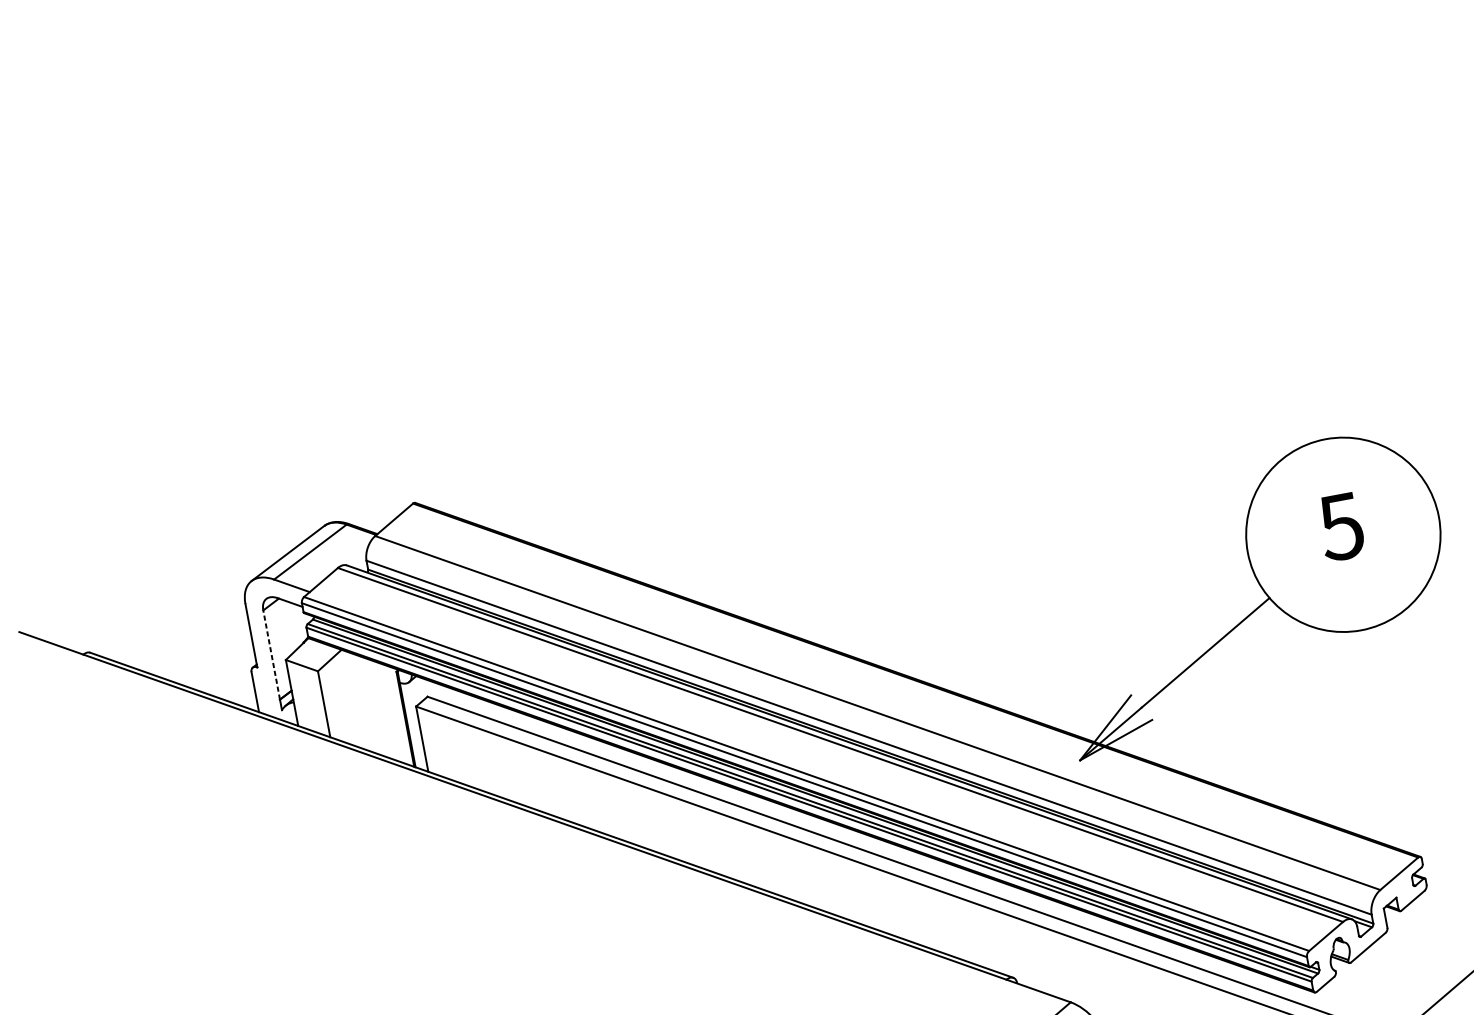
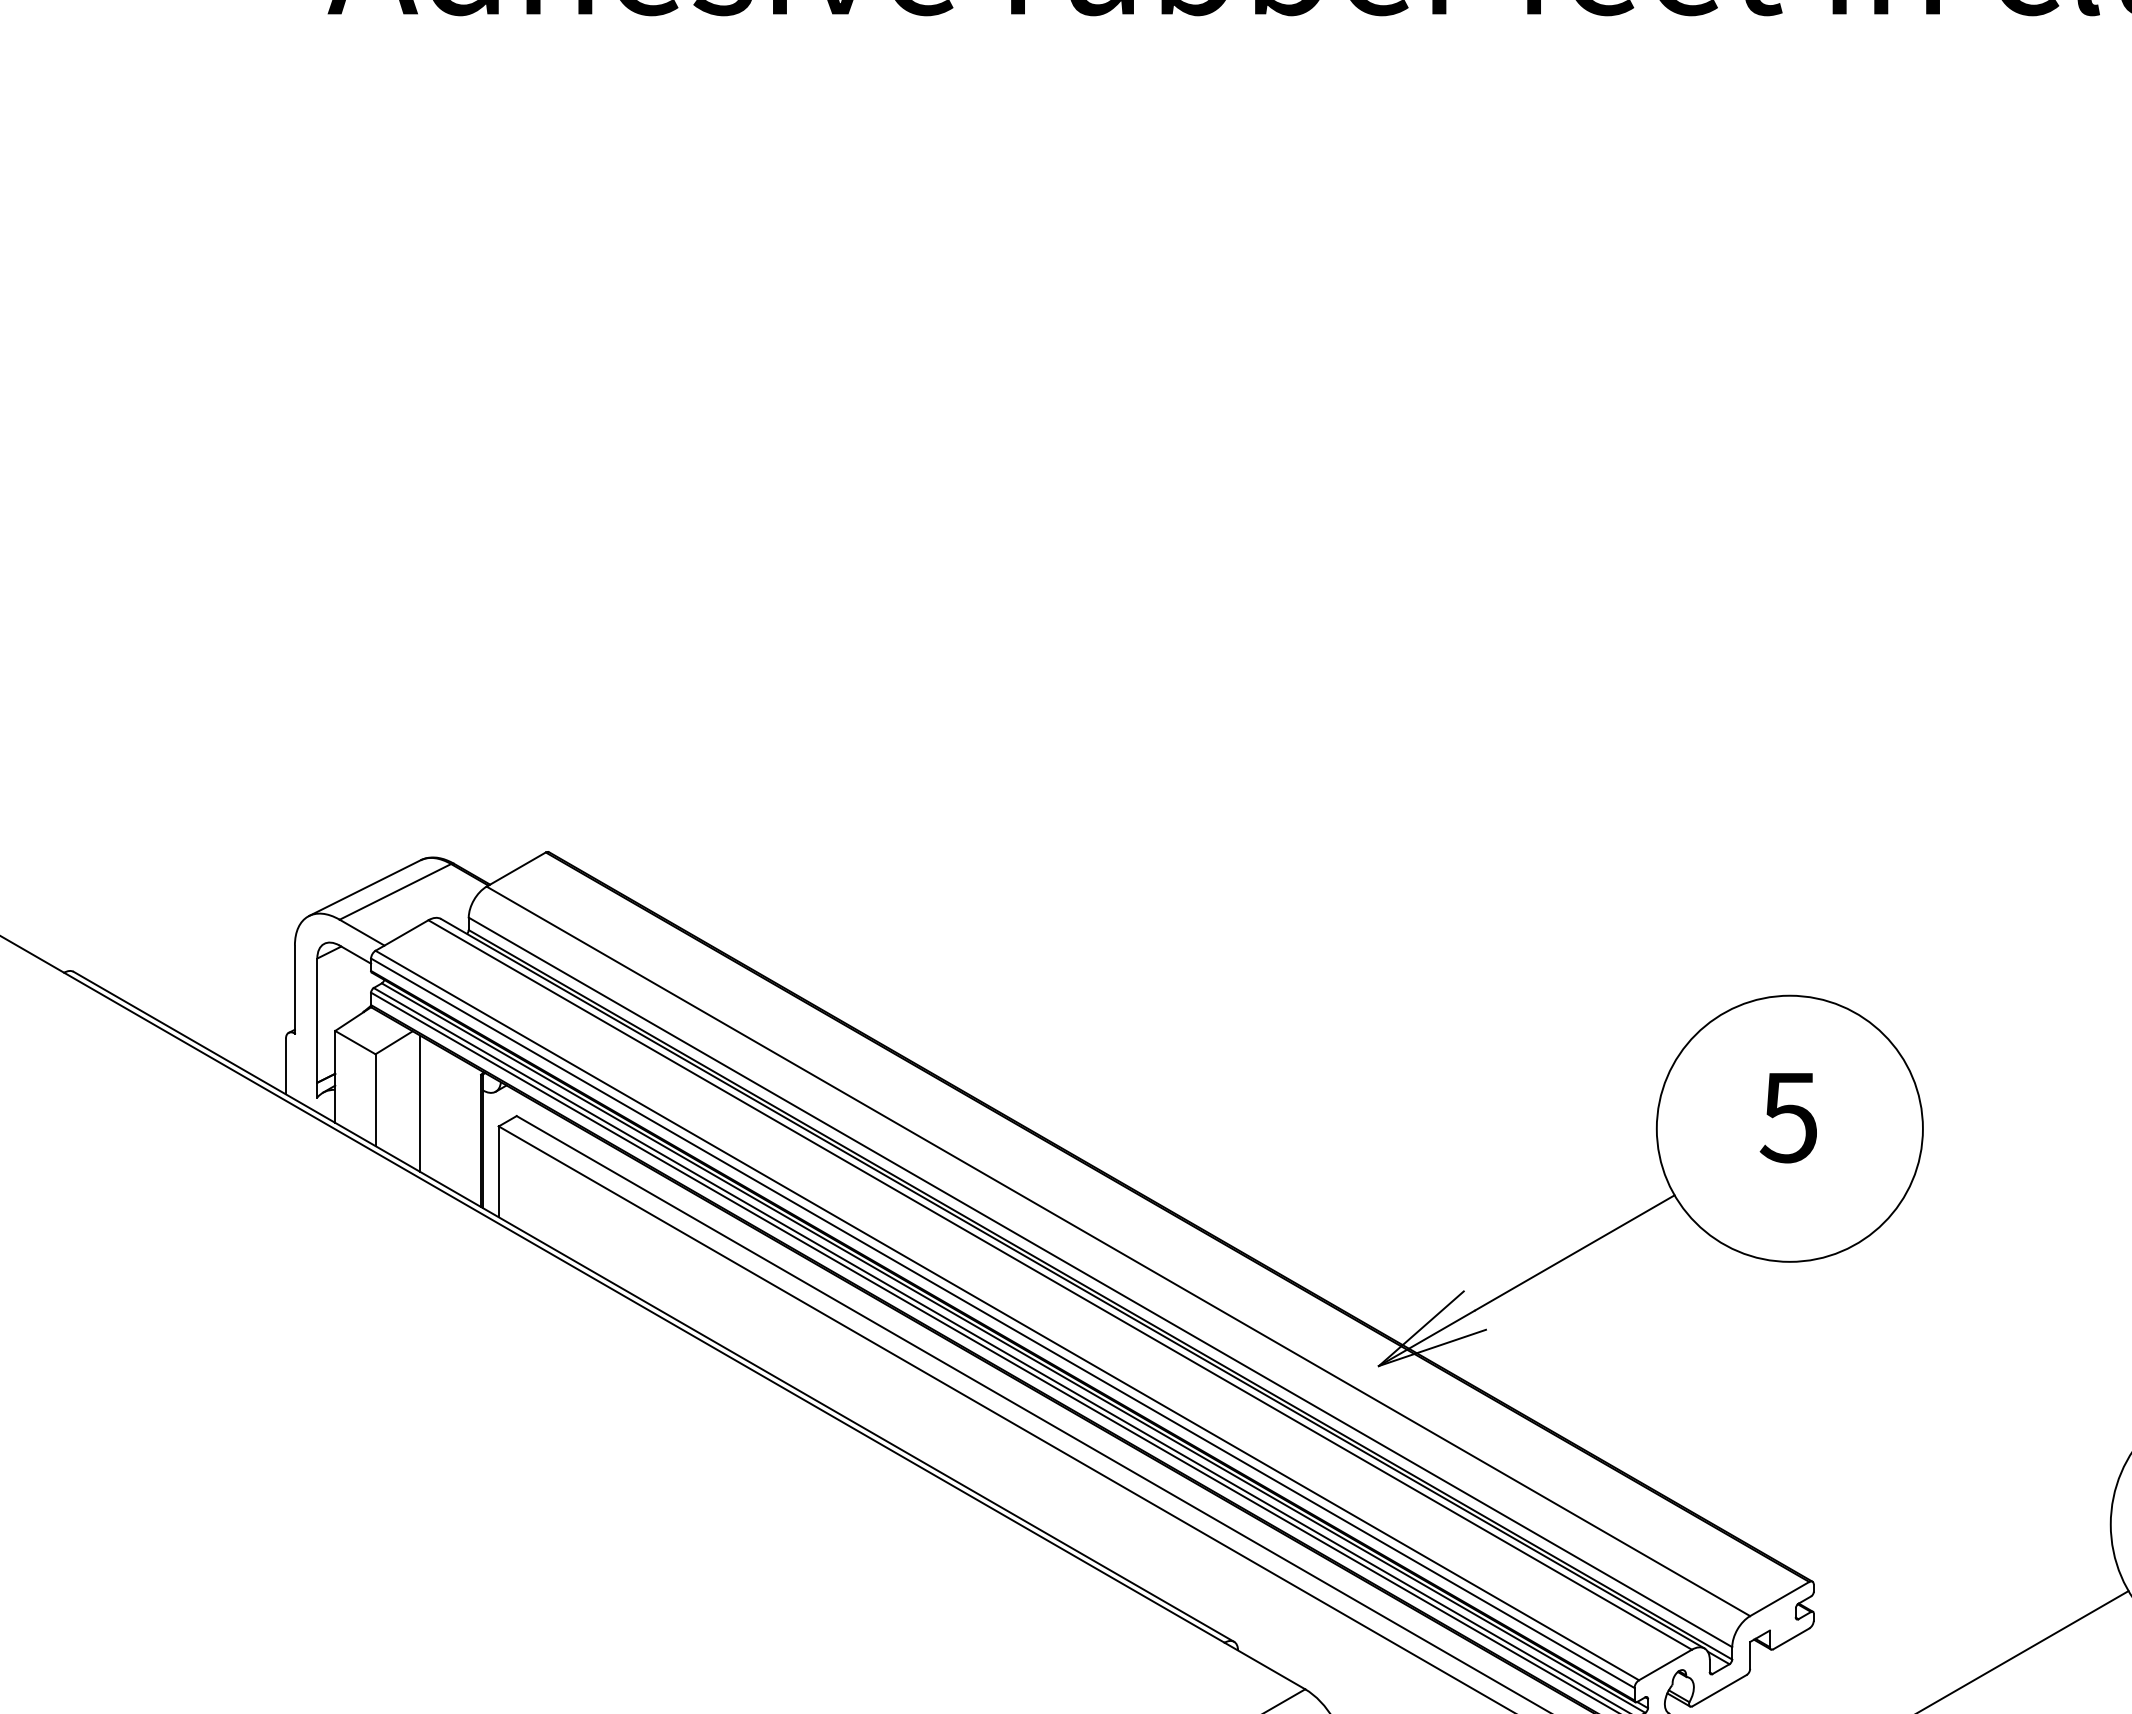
line: (271, 654) -> (317, 1020), dashed -> solid
line: (356, 700) -> (420, 1103), added

